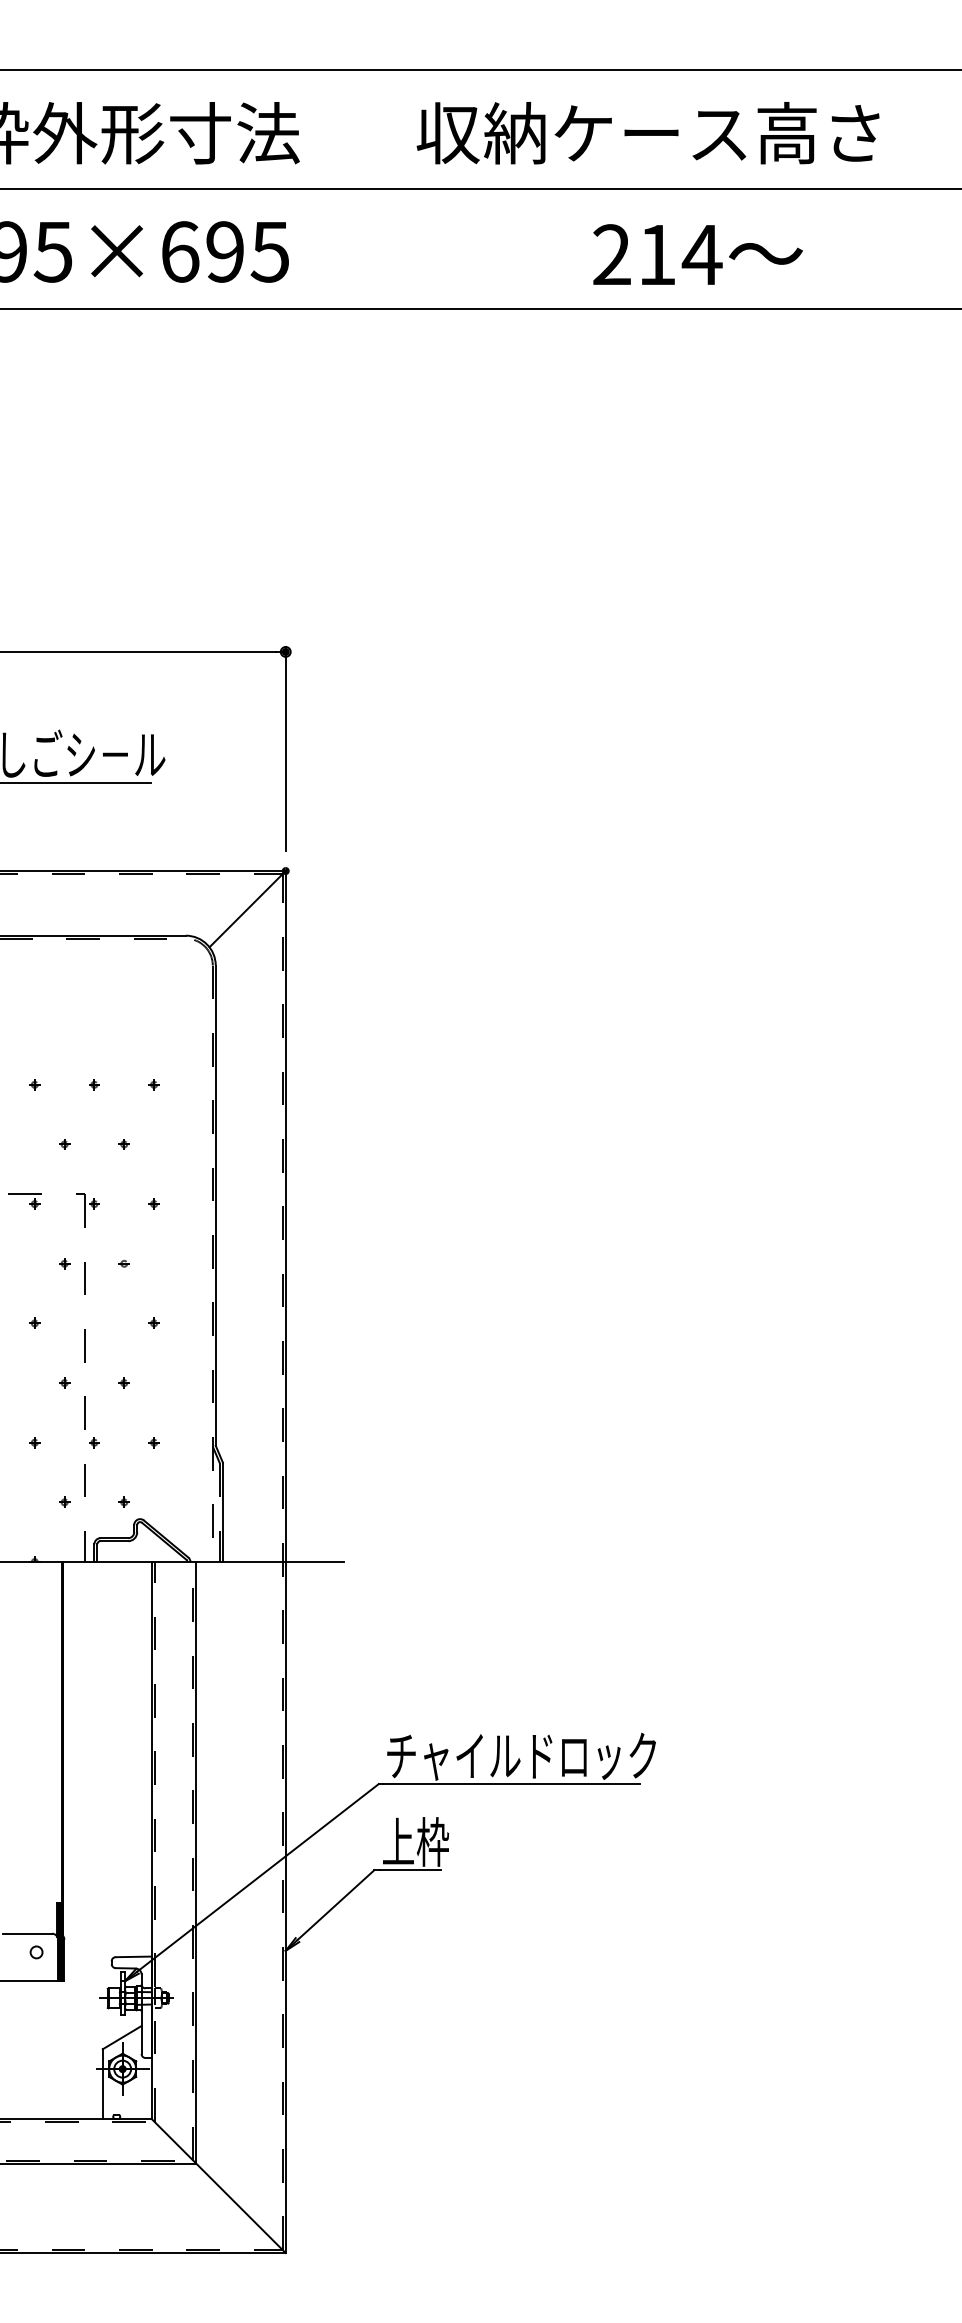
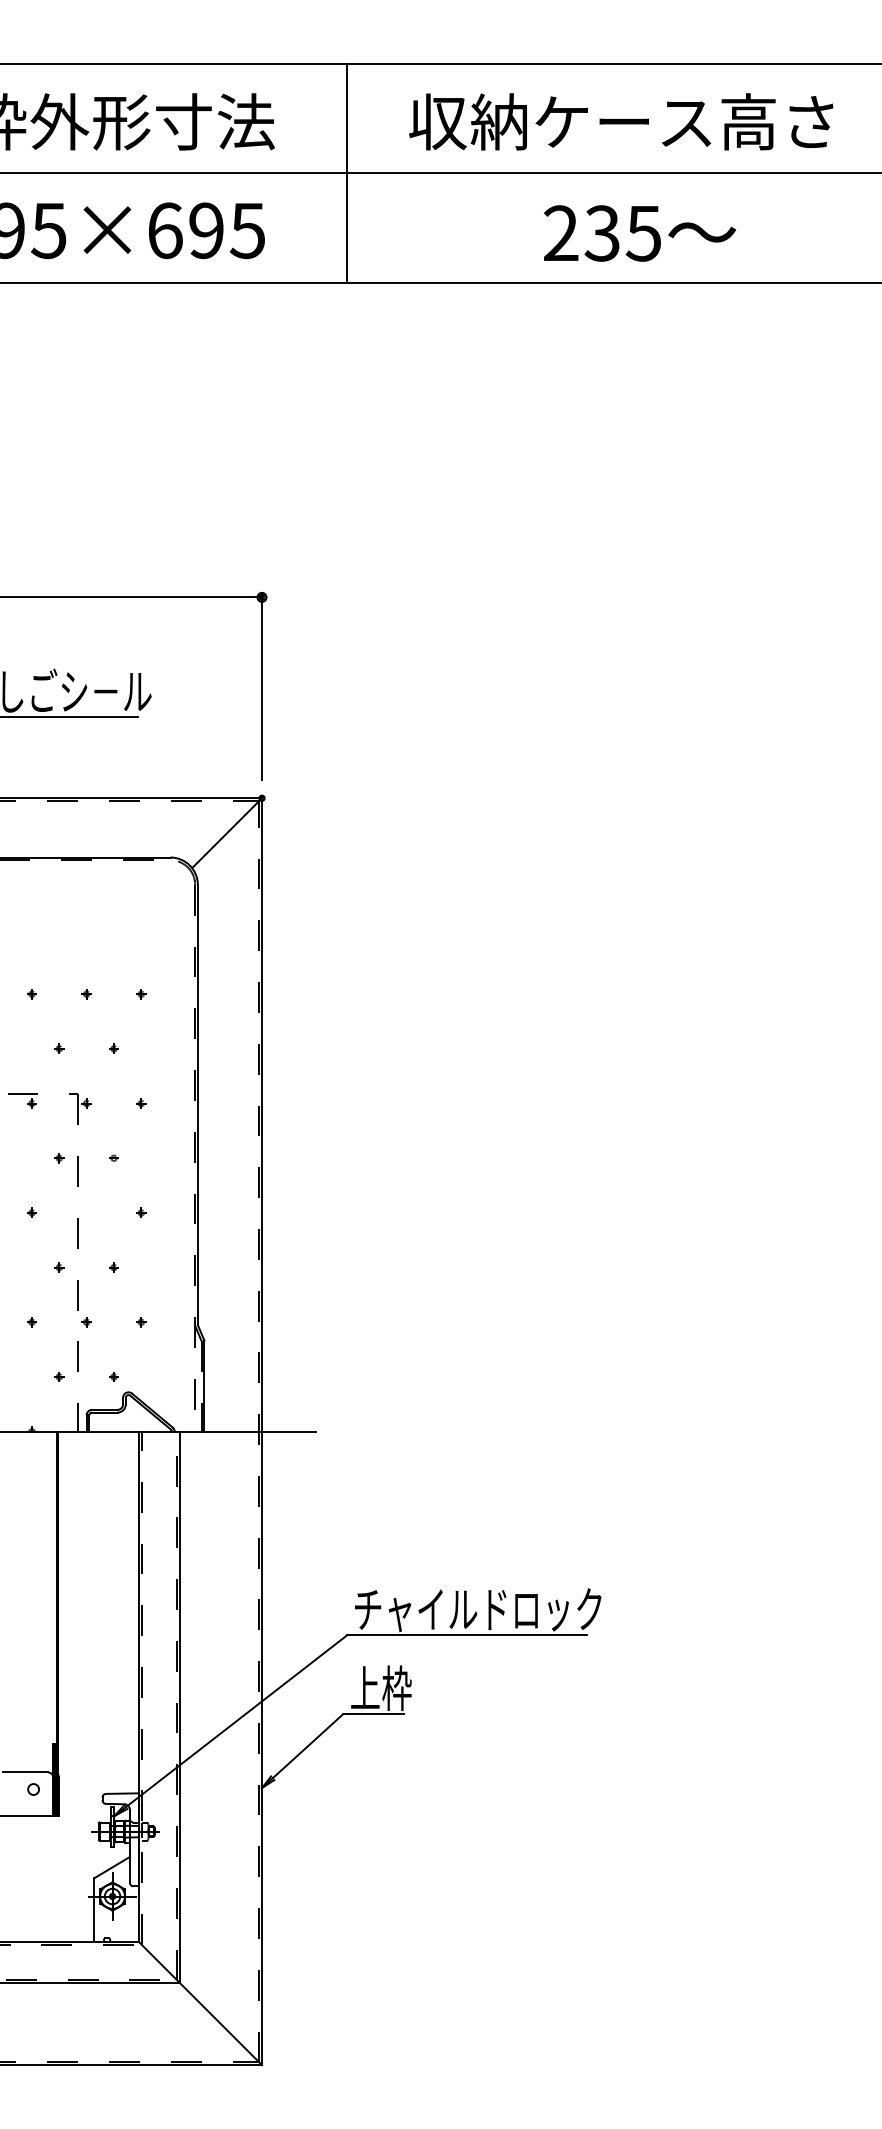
text: (648, 132) -> (621, 121), moved
line: (377, 188) -> (346, 172), added
text: (680, 254) -> (623, 233), 214 -> 235

